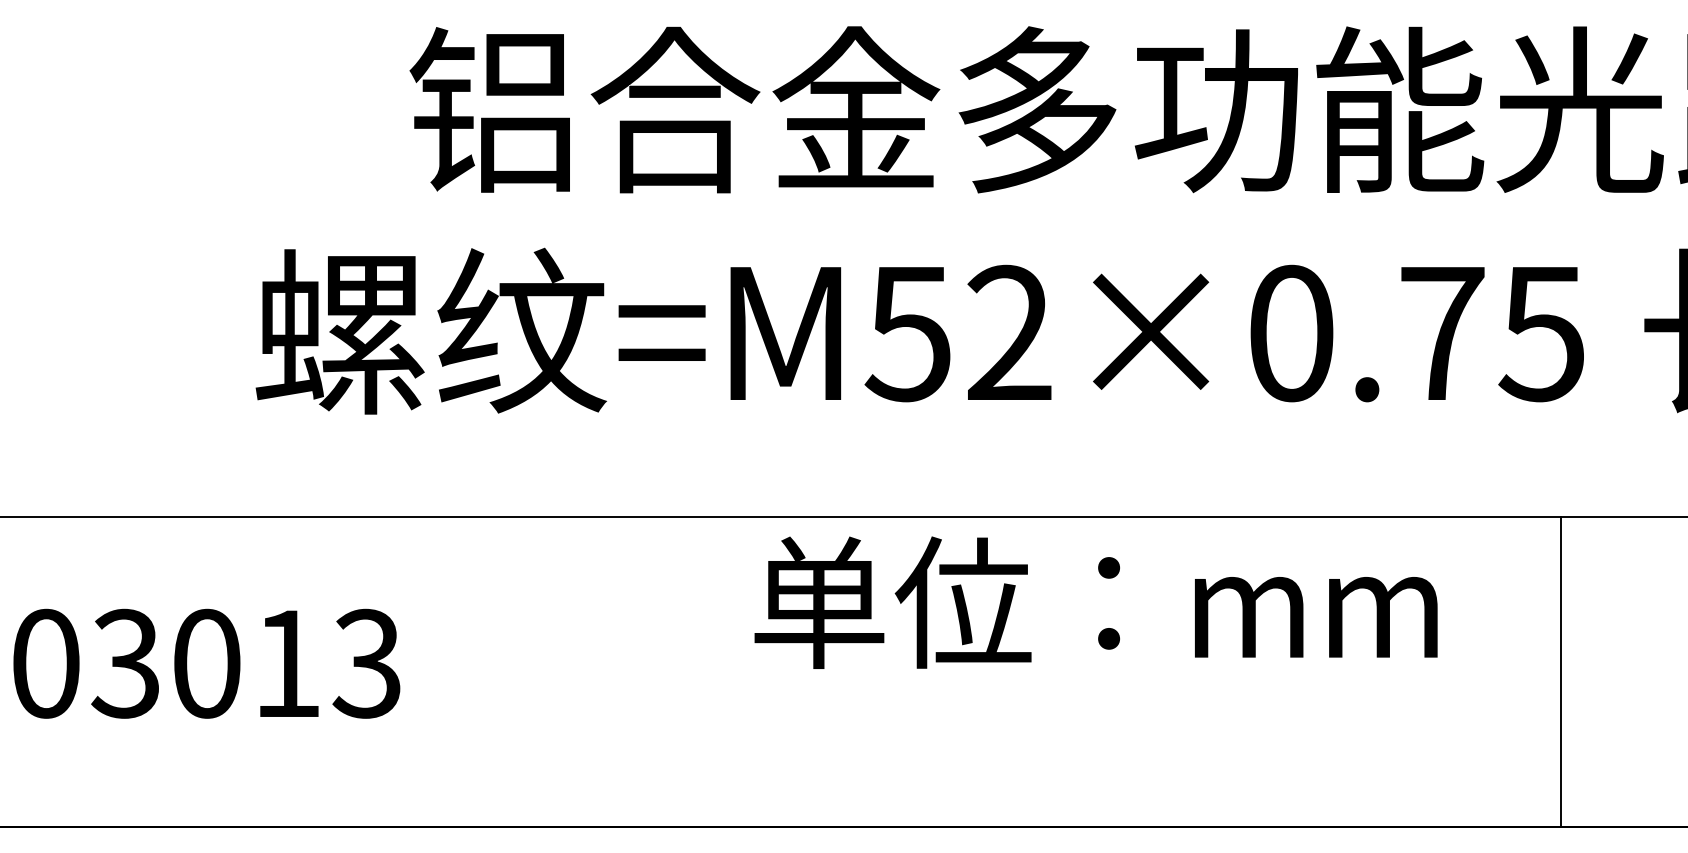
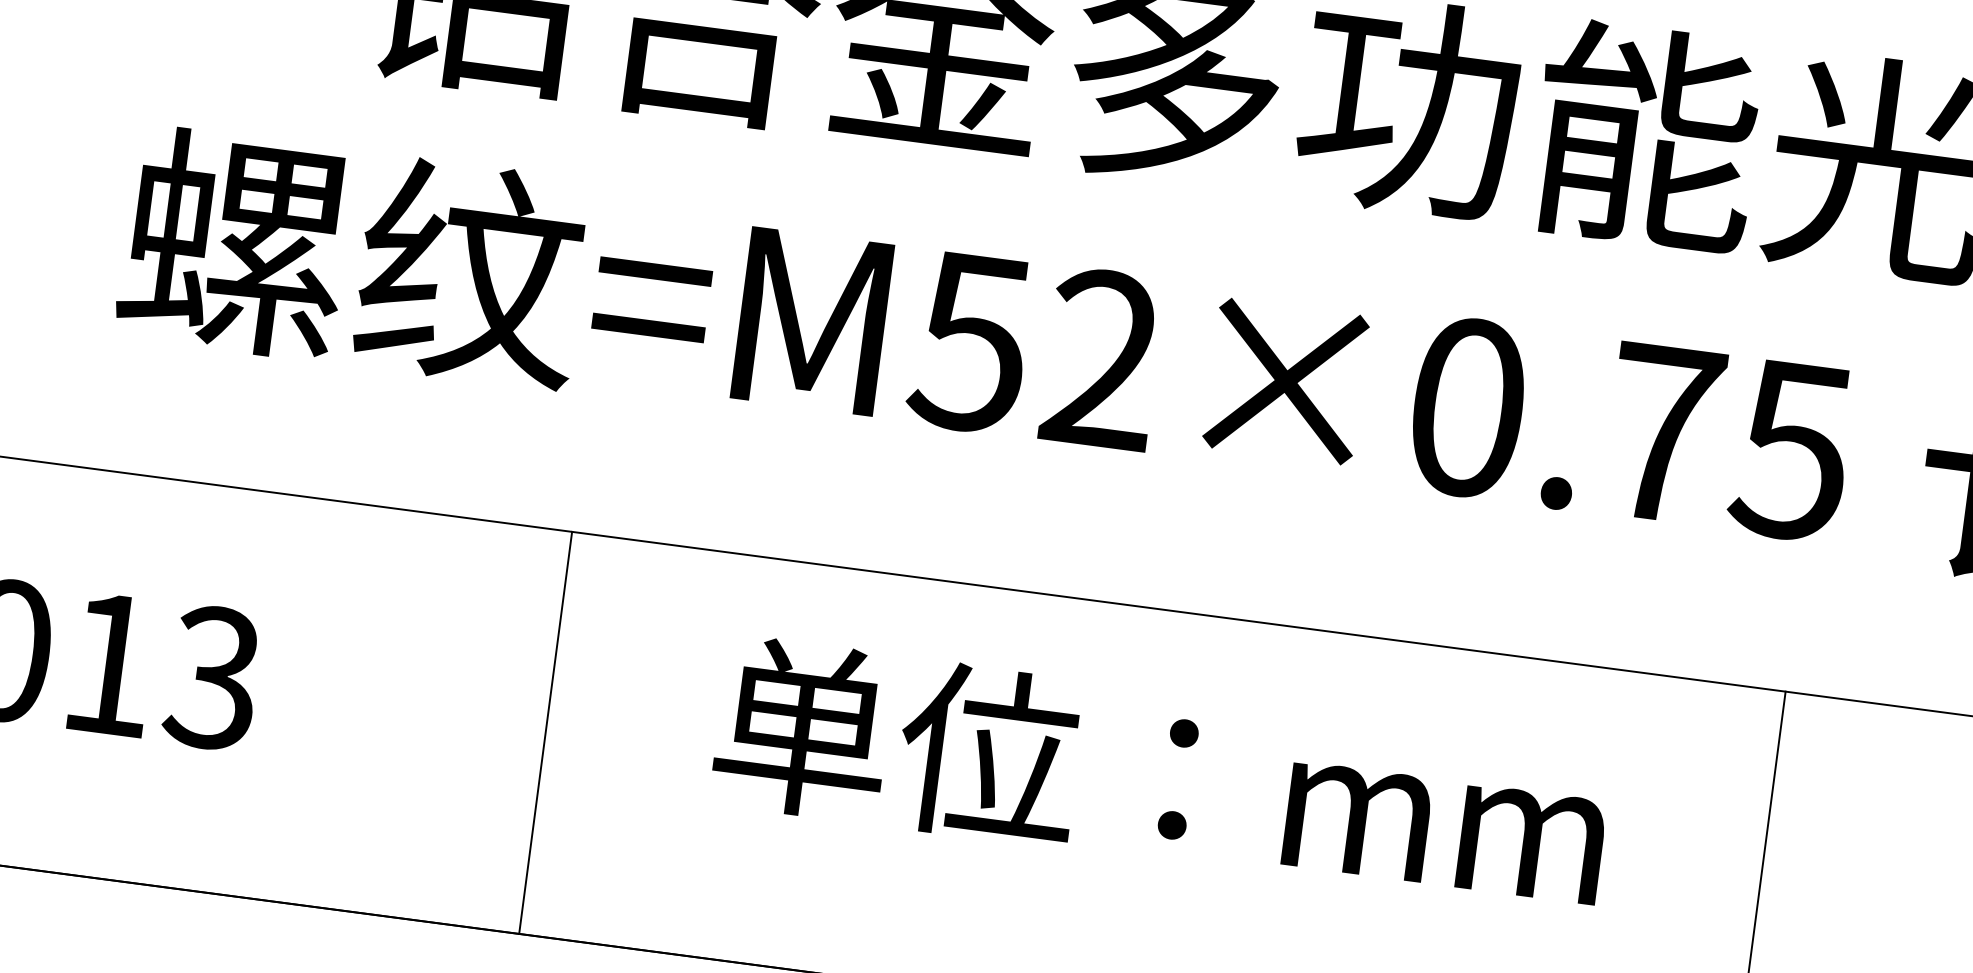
text: (1095, 602) -> (1160, 775), moved
line: (624, 672) -> (545, 733), added

